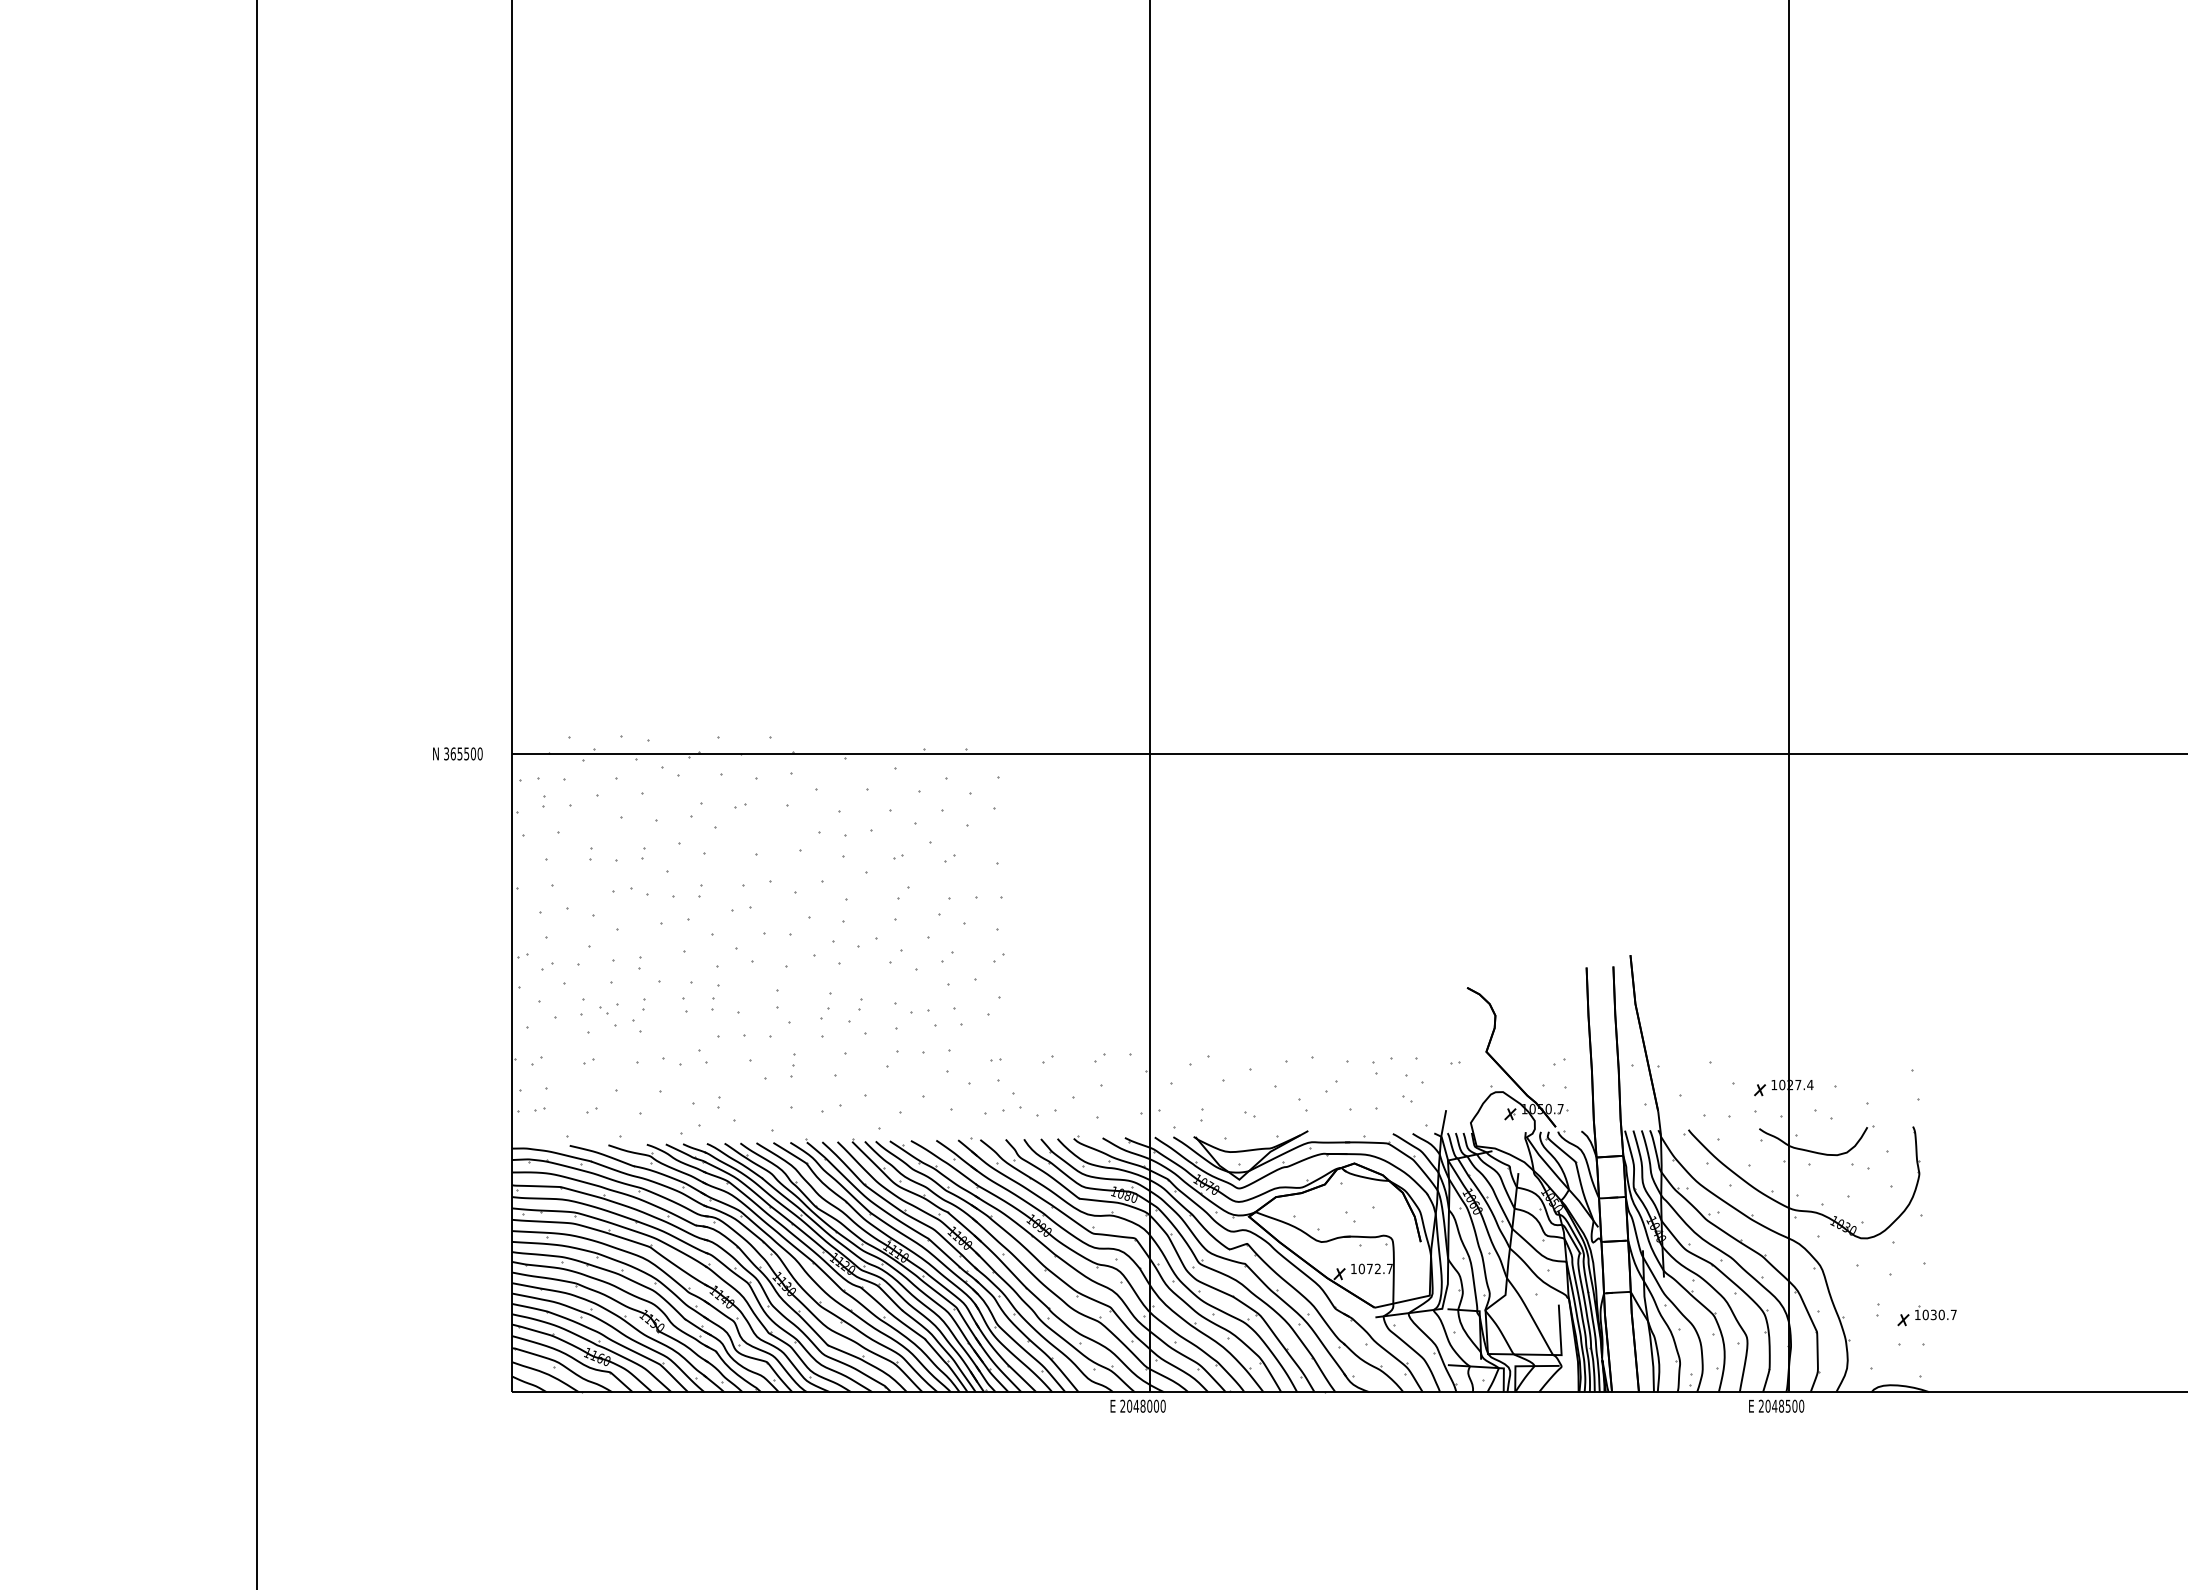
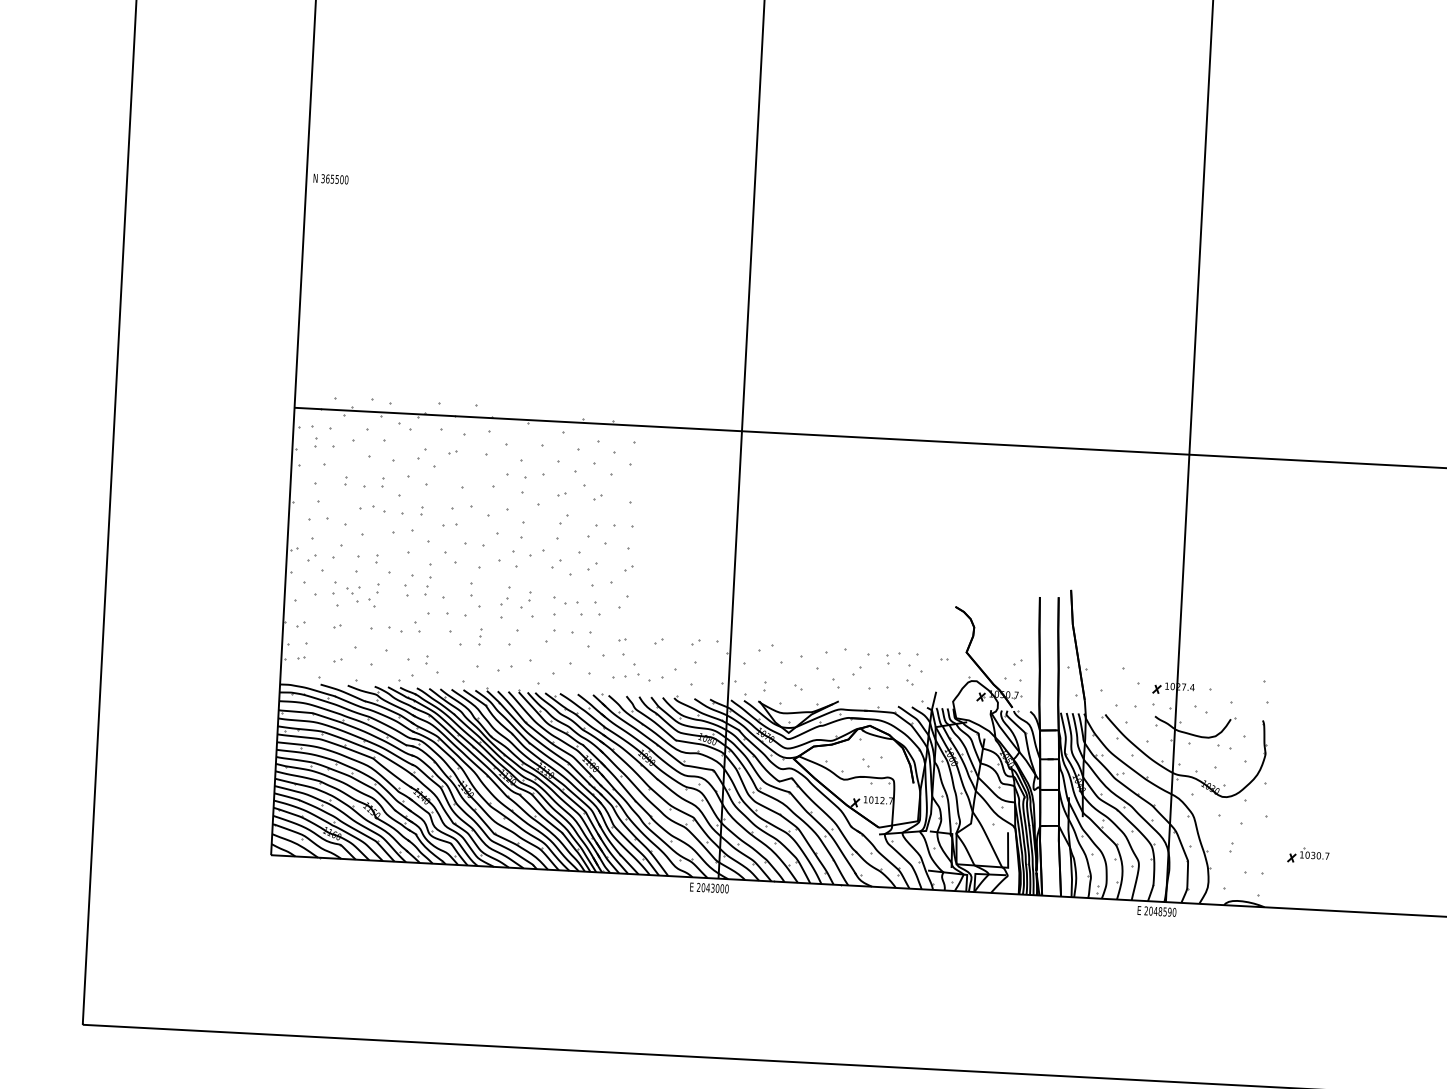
text: (457, 753) -> (330, 178), moved
text: (1369, 1268) -> (876, 799), 1072.7 -> 1012.7
part: (1926, 1315) -> (1308, 855), moved
text: (1142, 1406) -> (712, 888), 2048000 -> 2043000
text: (1794, 1406) -> (1169, 912), 2048500 -> 2048590

